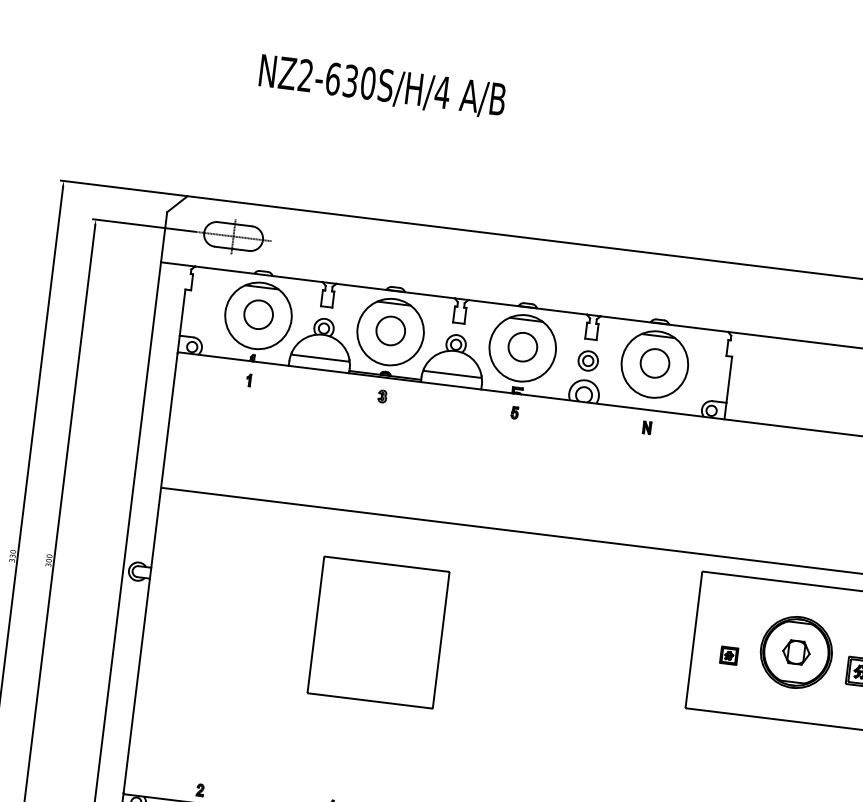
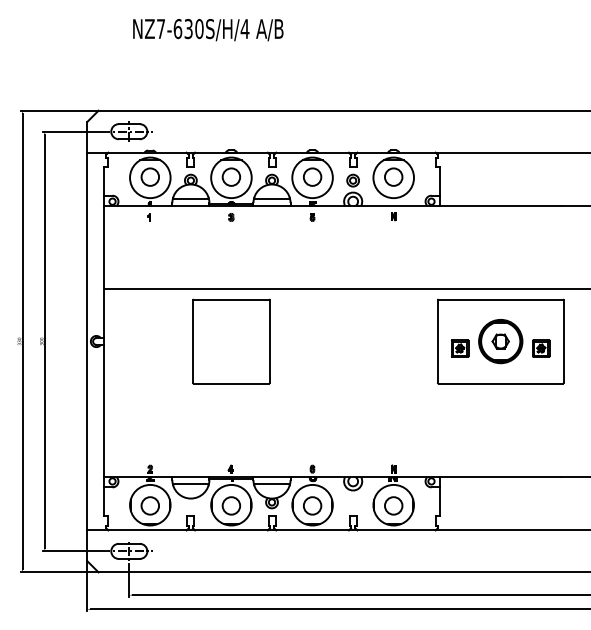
text: (304, 74) -> (160, 28), NZ2-630S/H/4 -> NZ7-630S/H/4
part: (378, 632) -> (231, 341), moved
part: (729, 655) -> (460, 348), size x1.67

